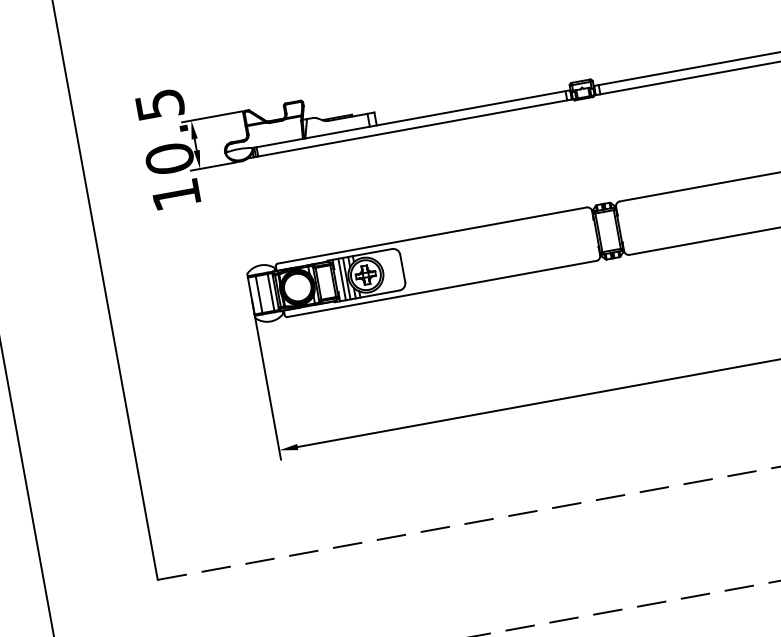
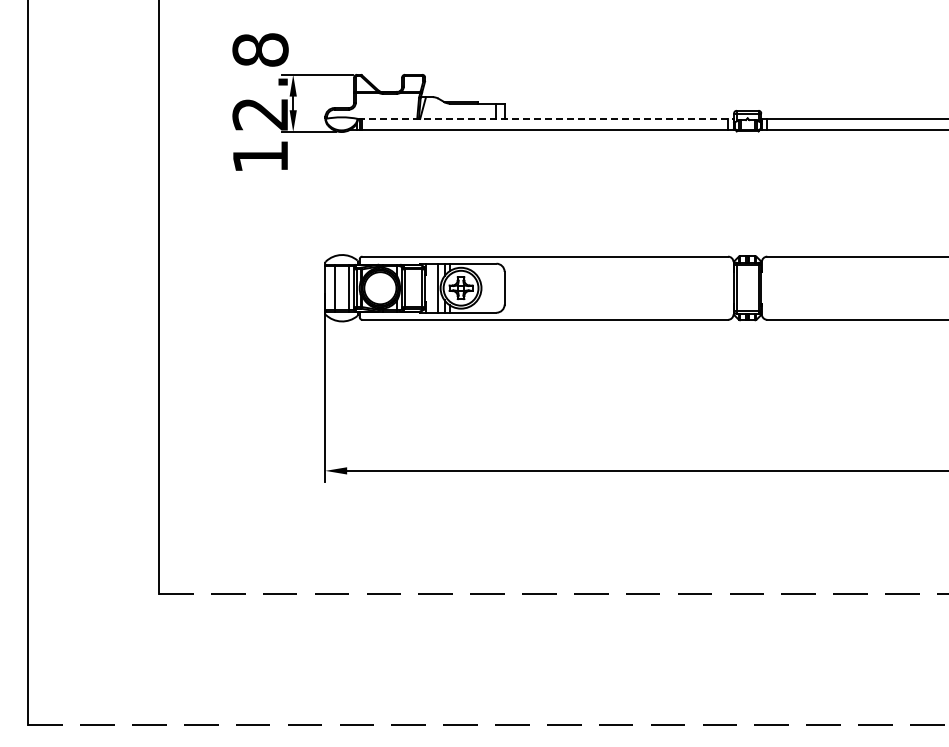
line: (412, 118) -> (546, 118), solid -> dashed
text: (164, 131) -> (260, 81), 10.5 -> 12.8
line: (341, 278) -> (432, 287), removed

